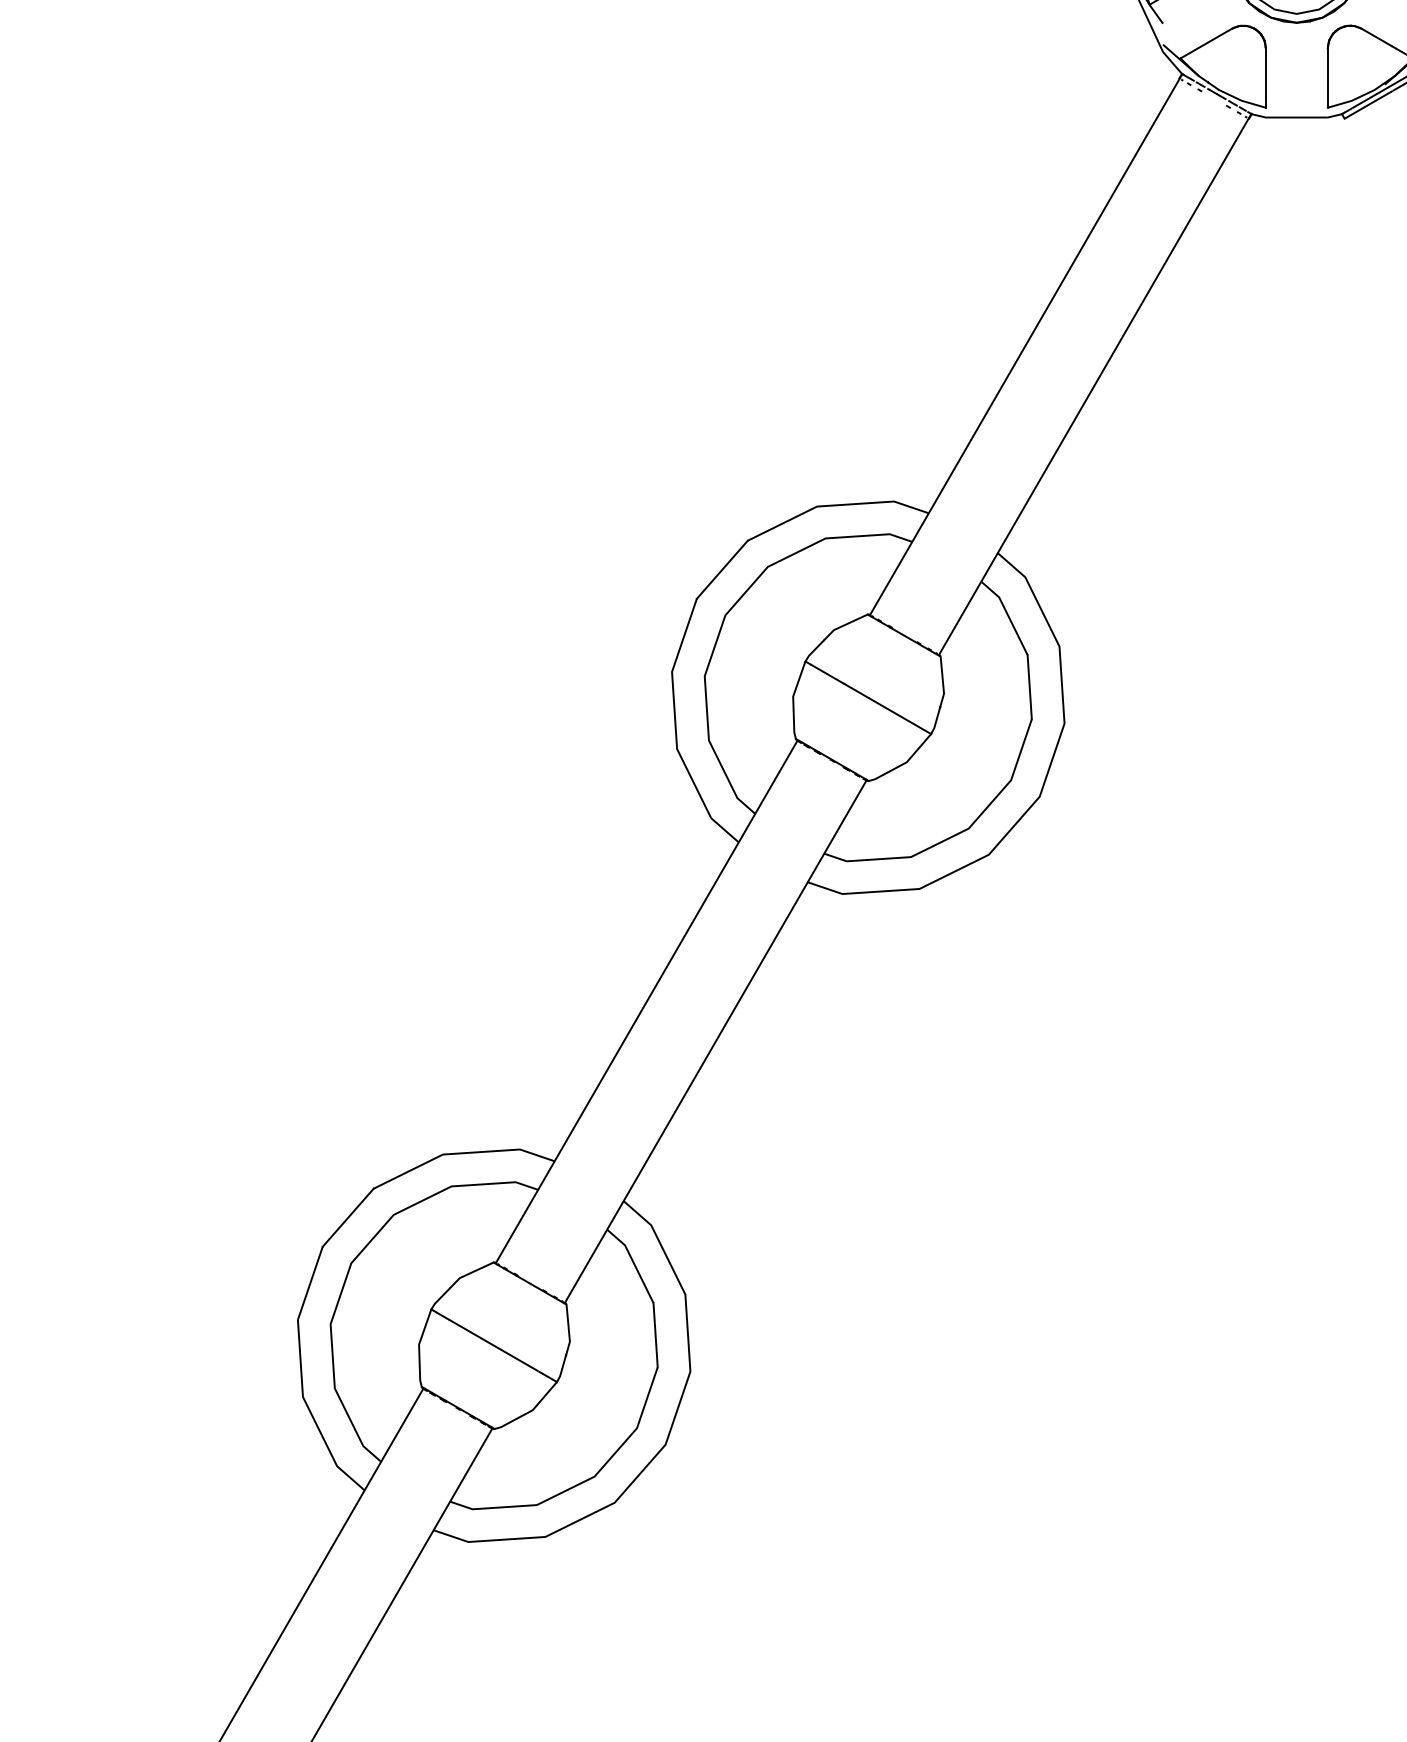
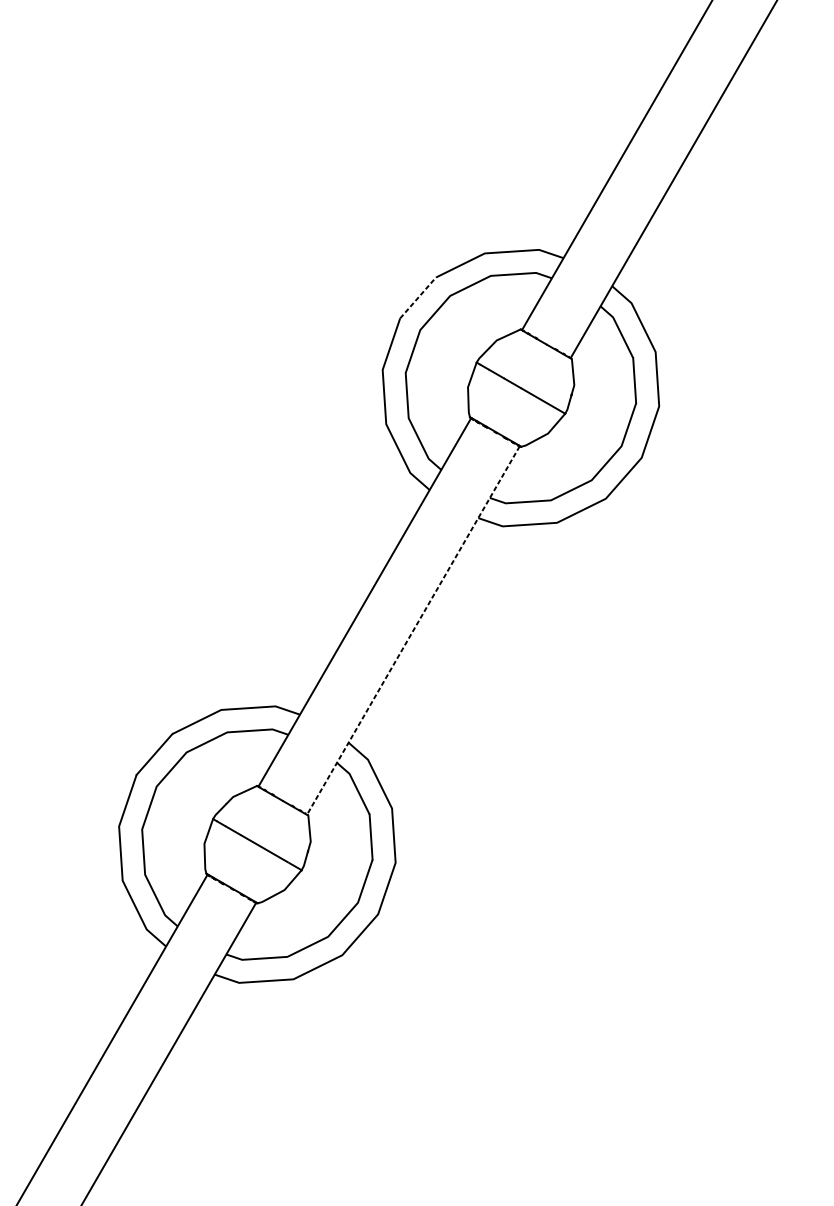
line: (722, 569) -> (418, 297), solid -> dashed
line: (715, 1041) -> (413, 630), solid -> dashed

